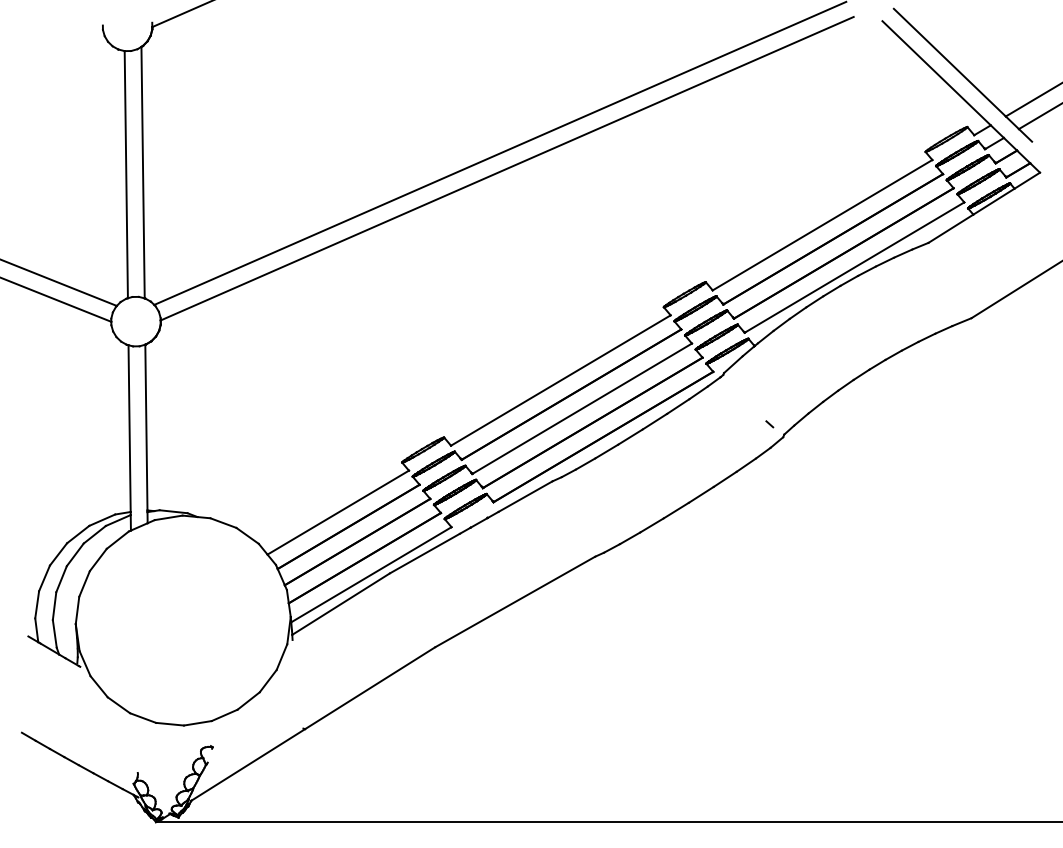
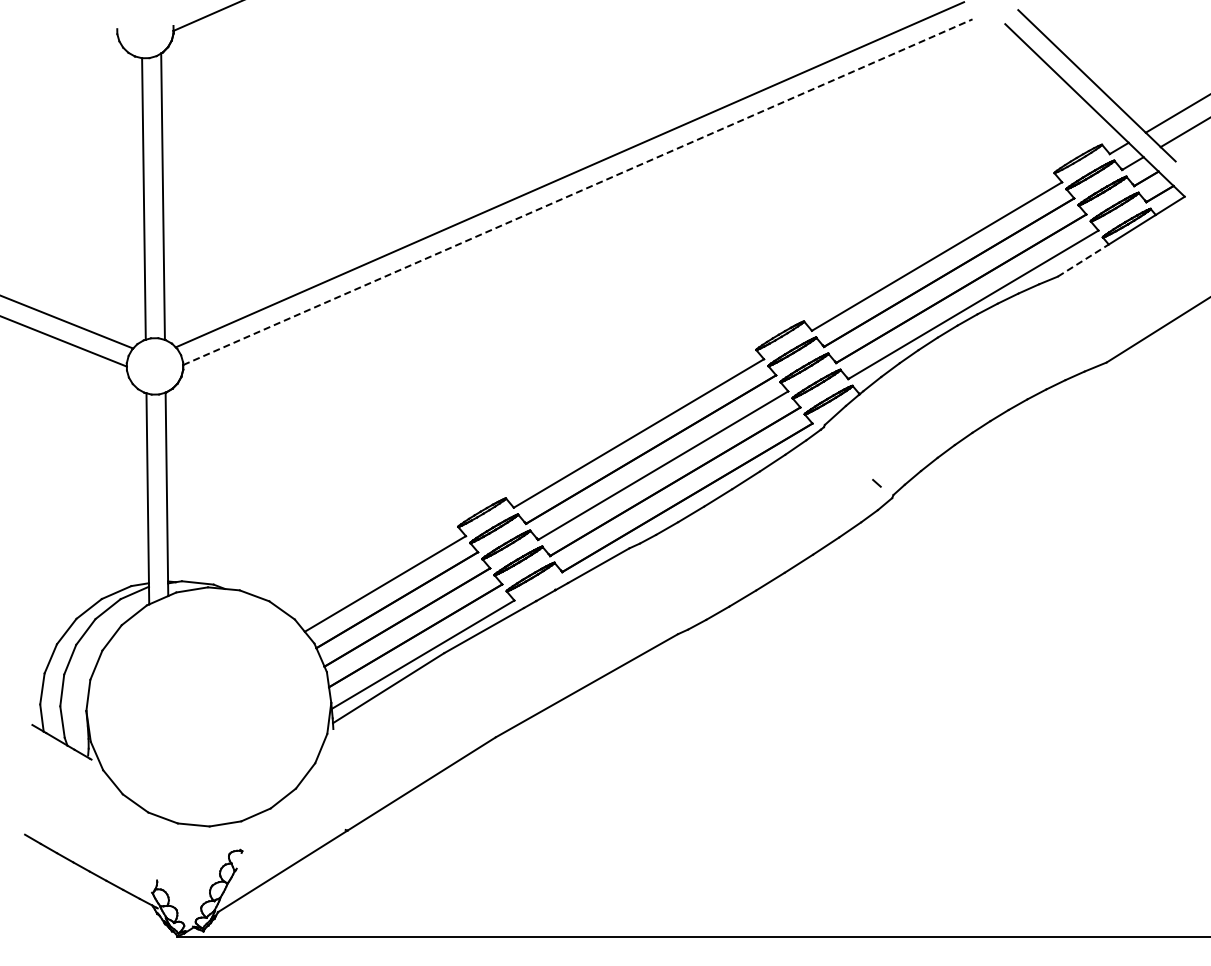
line: (506, 168) -> (577, 192), solid -> dashed
line: (951, 228) -> (1083, 260), solid -> dashed

